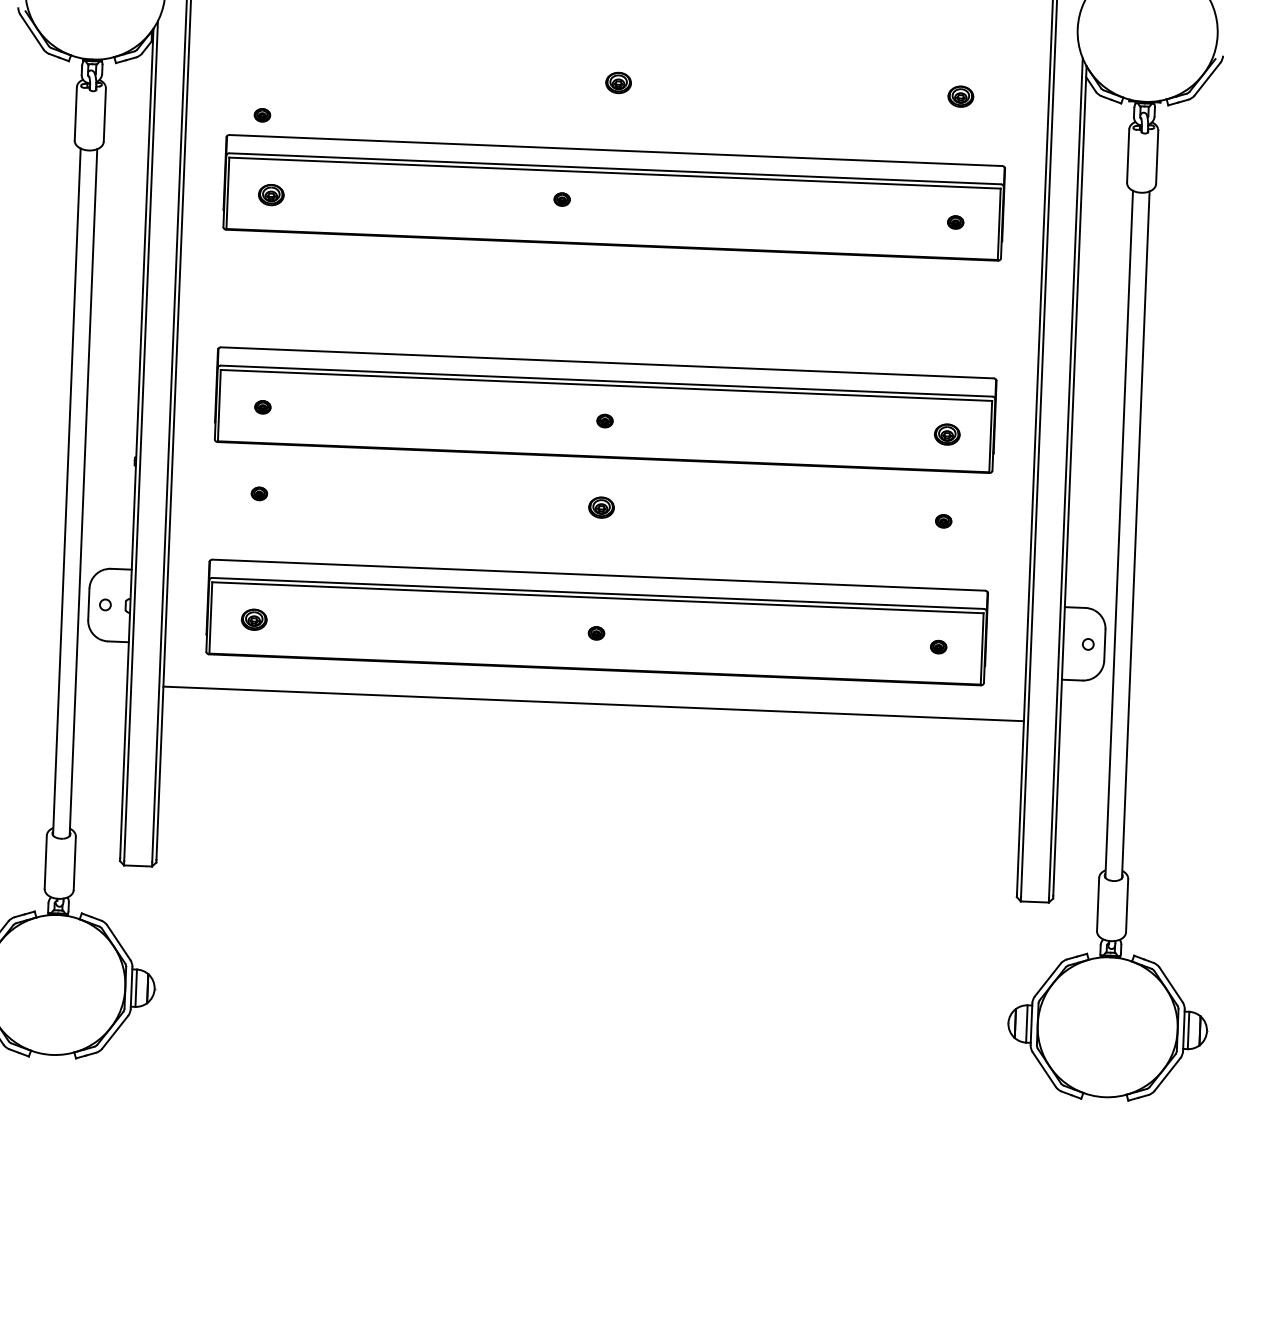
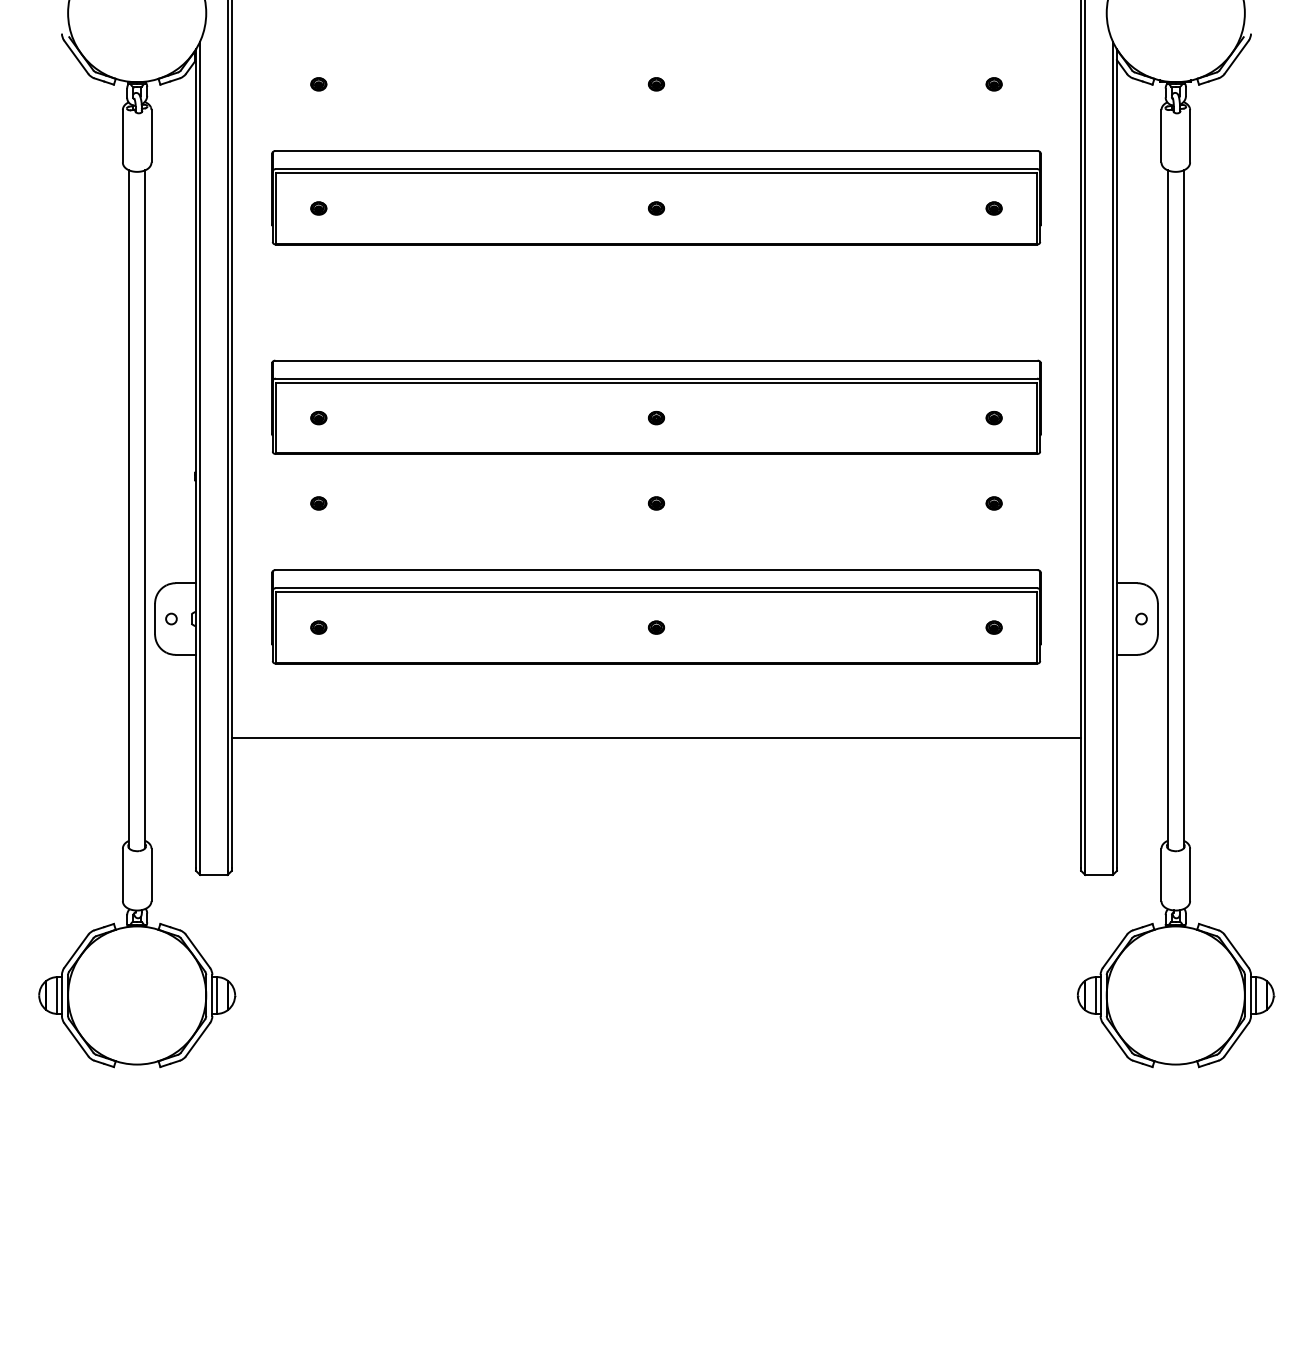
part: (618, 83) -> (656, 84), size x0.62
part: (960, 96) -> (993, 84), size x0.62
part: (262, 115) -> (318, 84), moved
part: (271, 194) -> (318, 208), size x0.62
part: (562, 199) -> (656, 208), moved
part: (946, 435) -> (993, 418), size x0.62
part: (601, 507) -> (656, 503), size x0.62
part: (254, 619) -> (318, 627), size x0.62
line: (593, 704) -> (656, 738), moved

